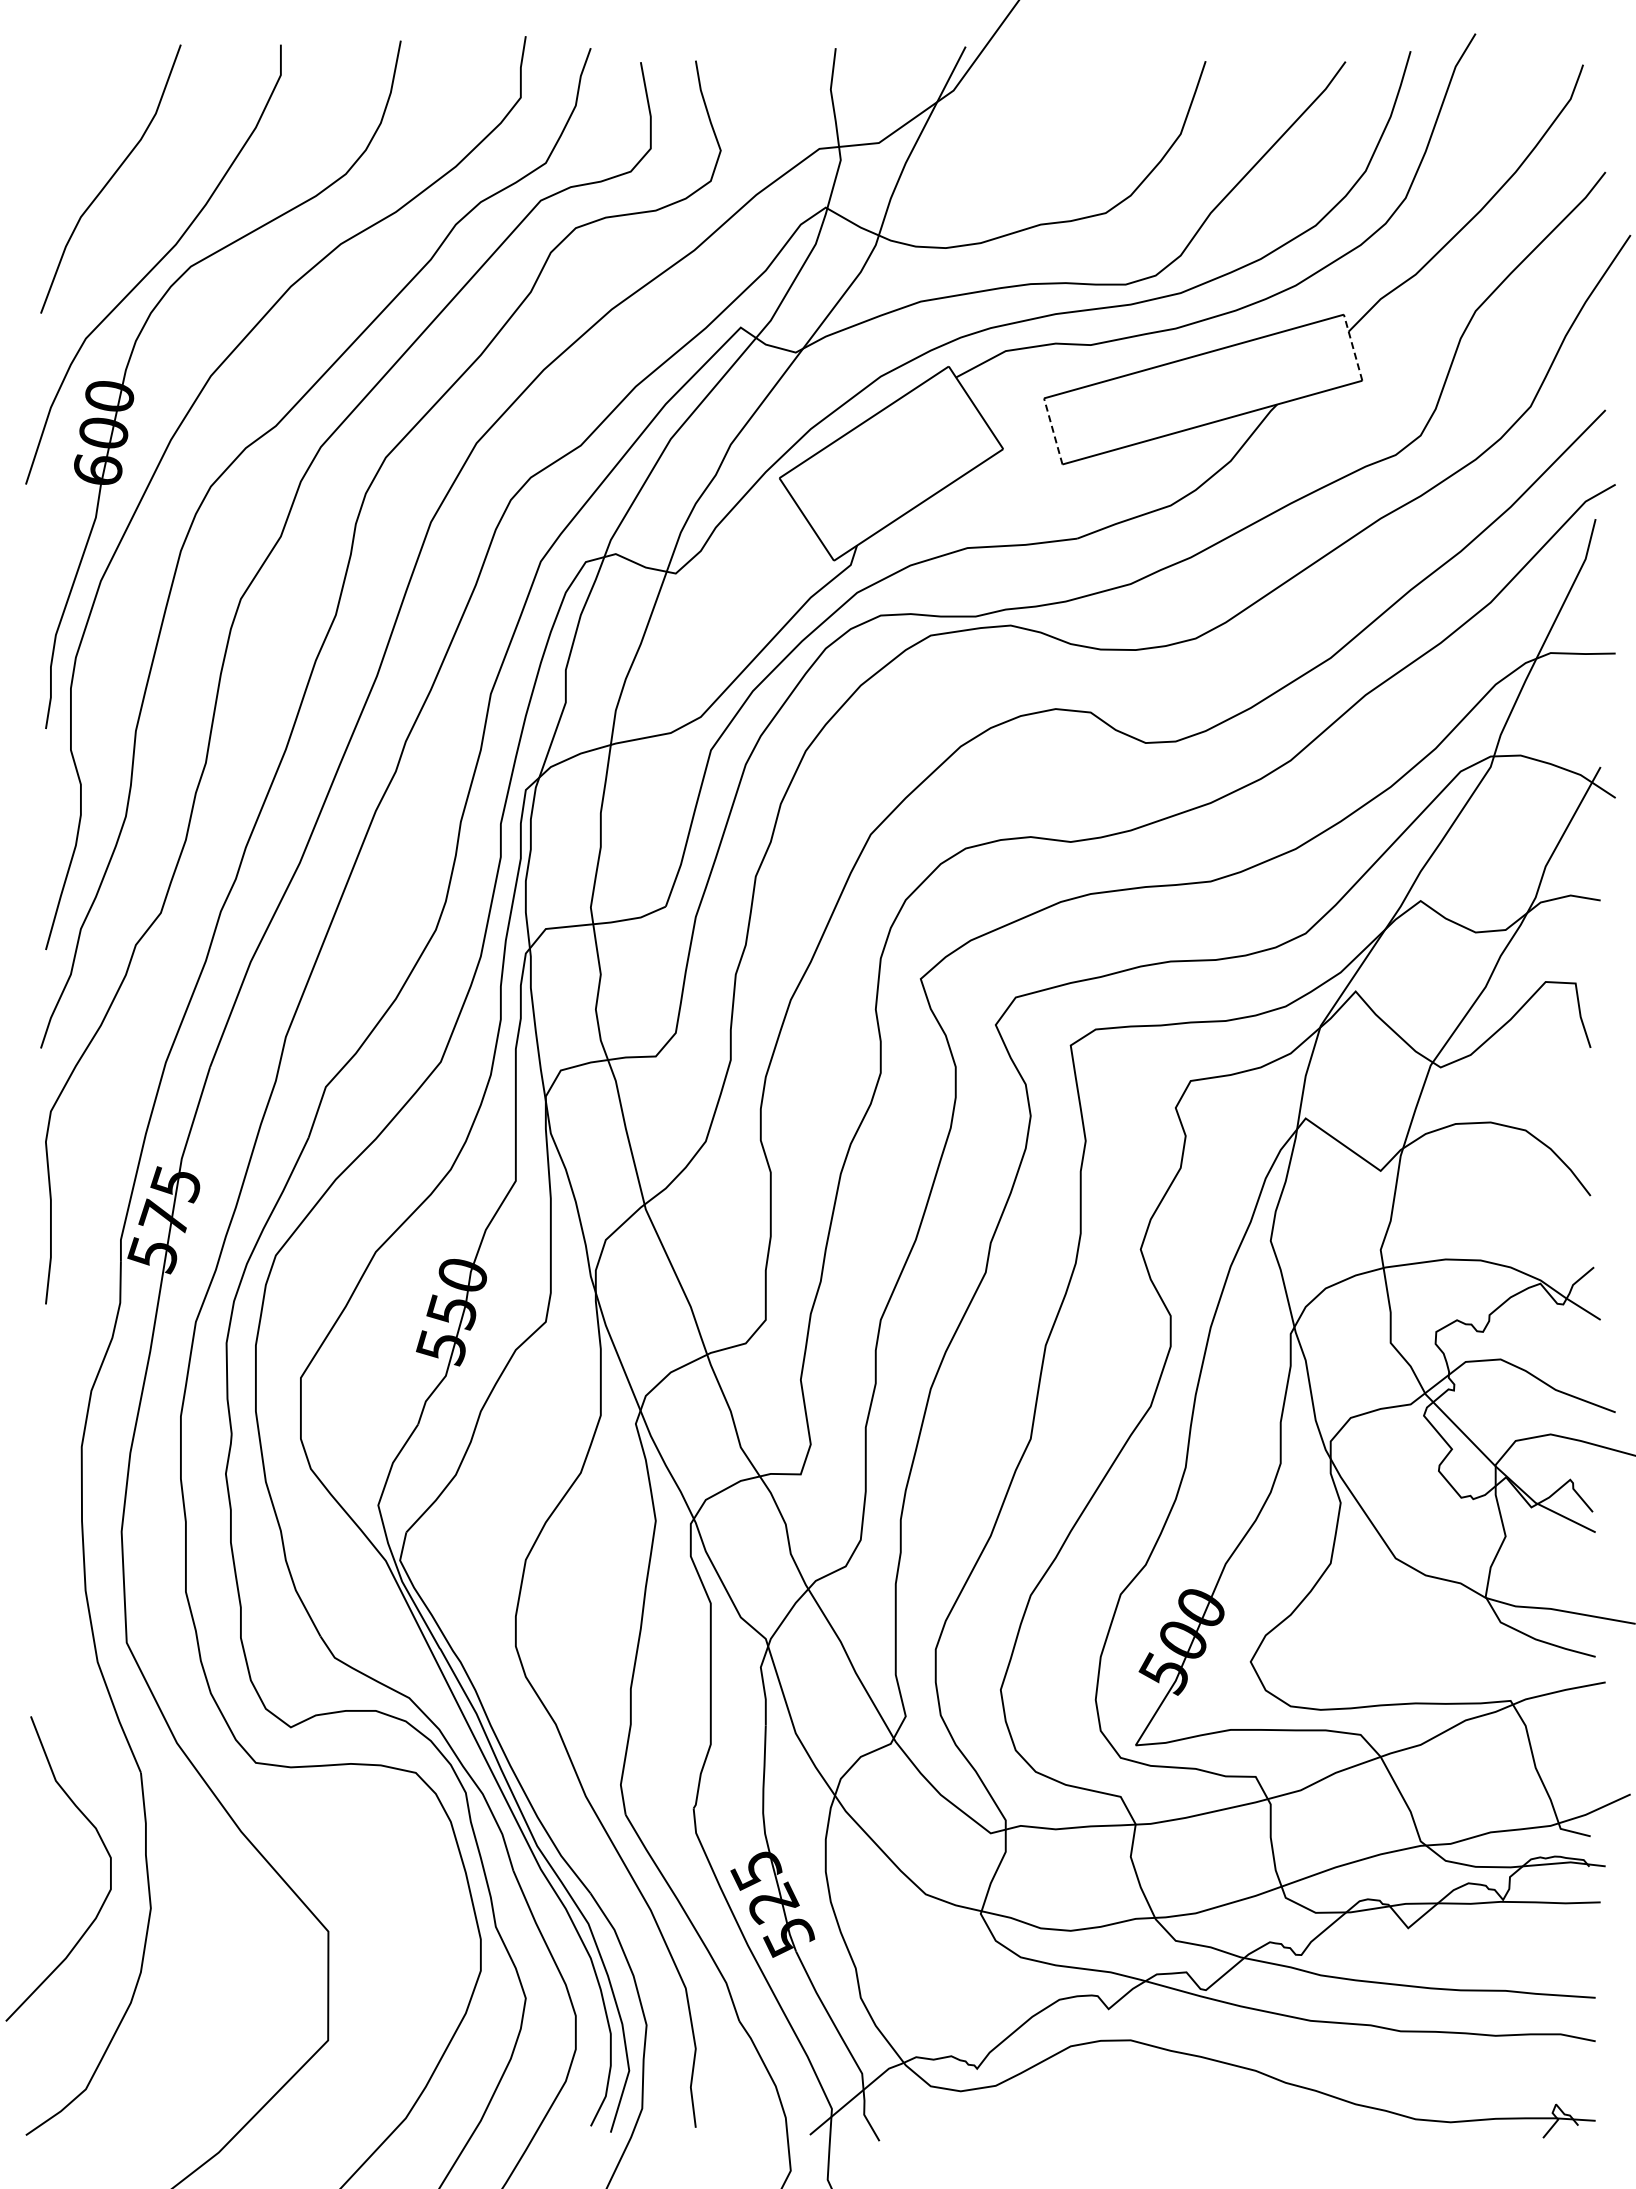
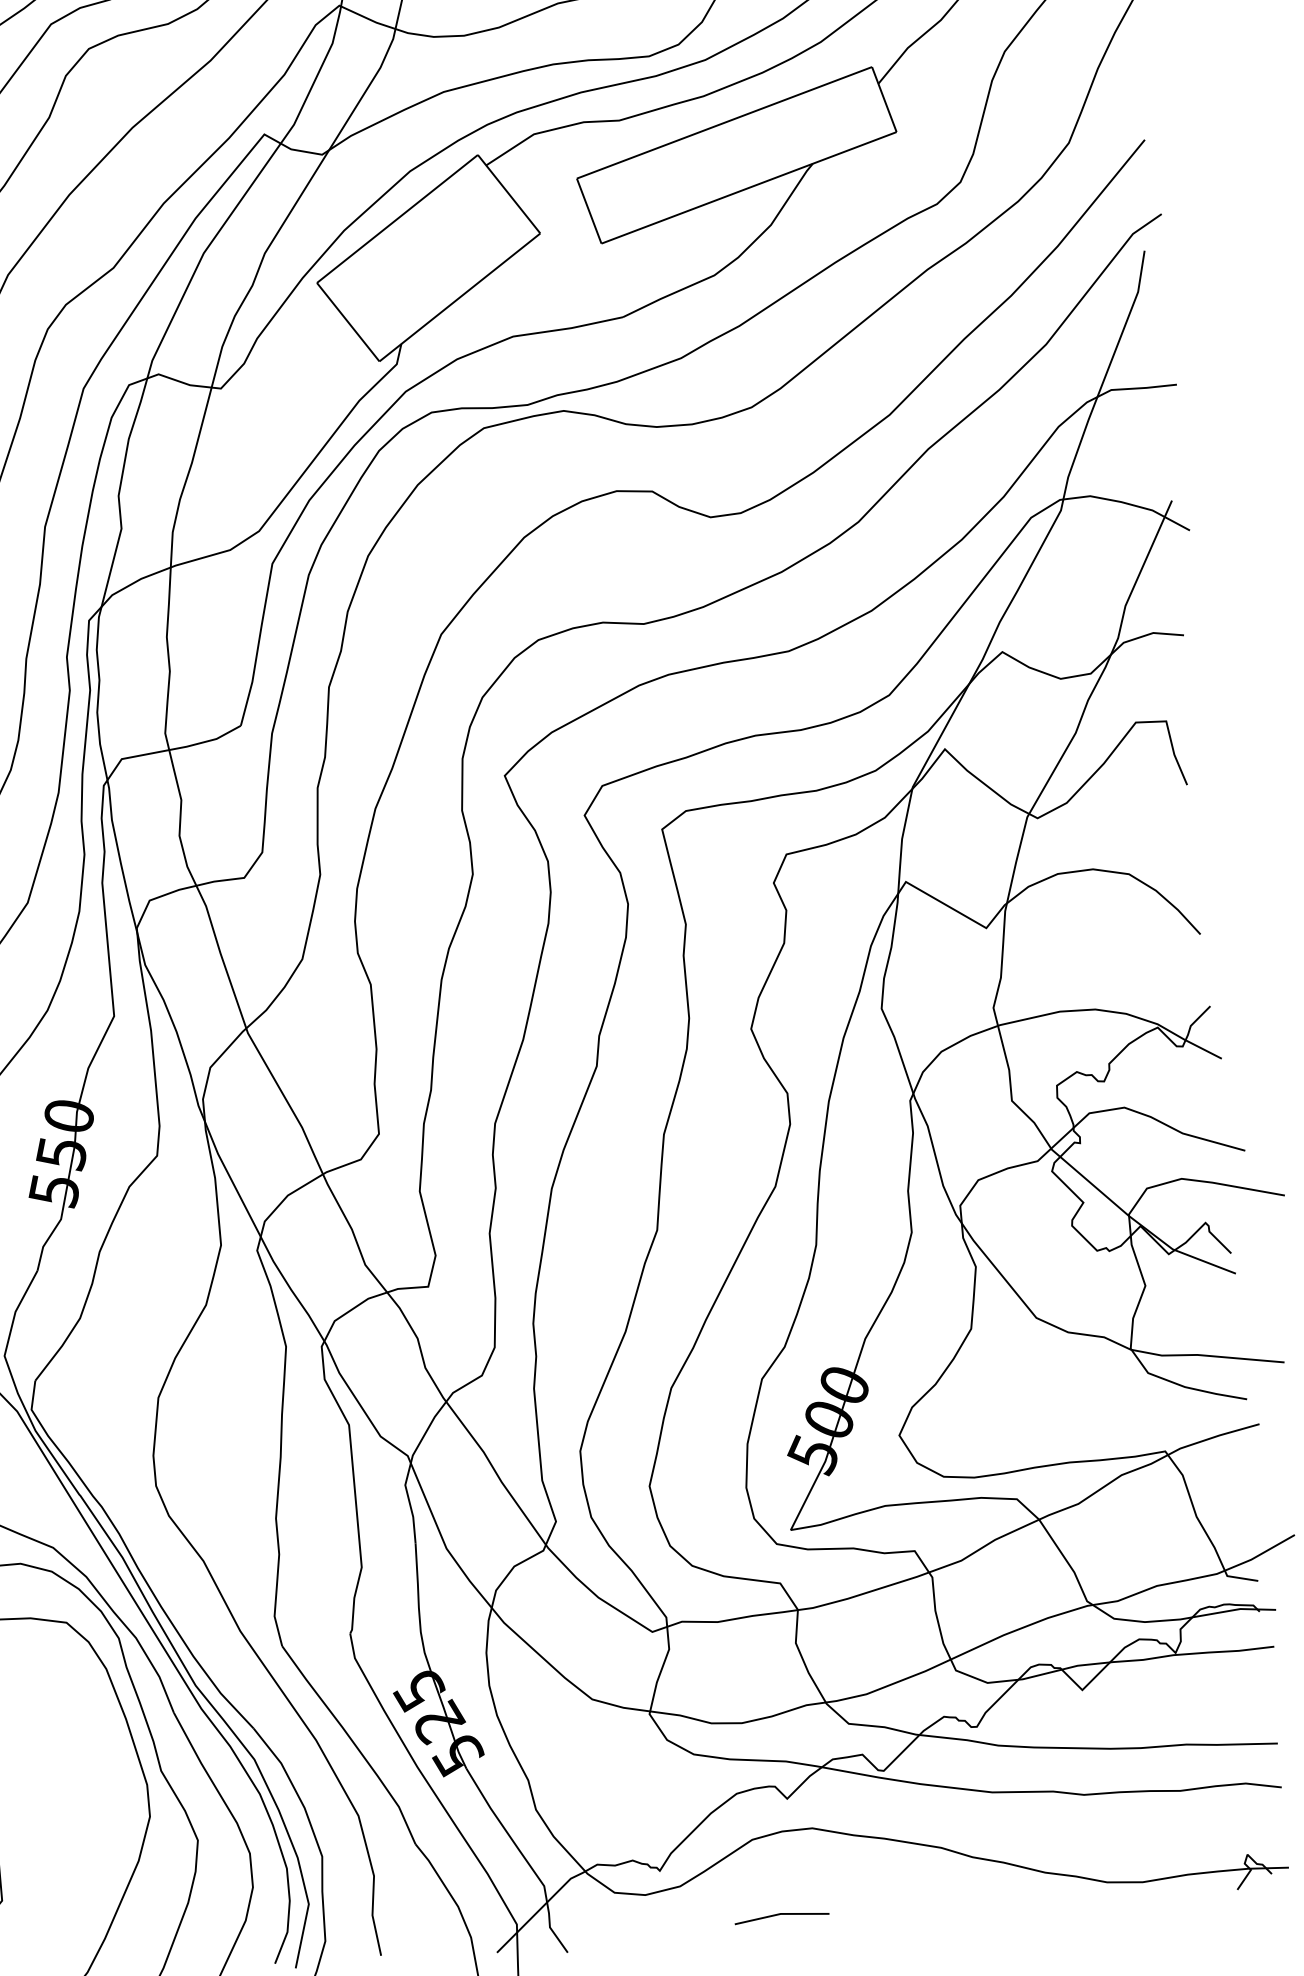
line: (1353, 347) -> (884, 99), dashed -> solid
line: (1053, 430) -> (589, 210), dashed -> solid
line: (1093, 2122) -> (782, 1914), added

